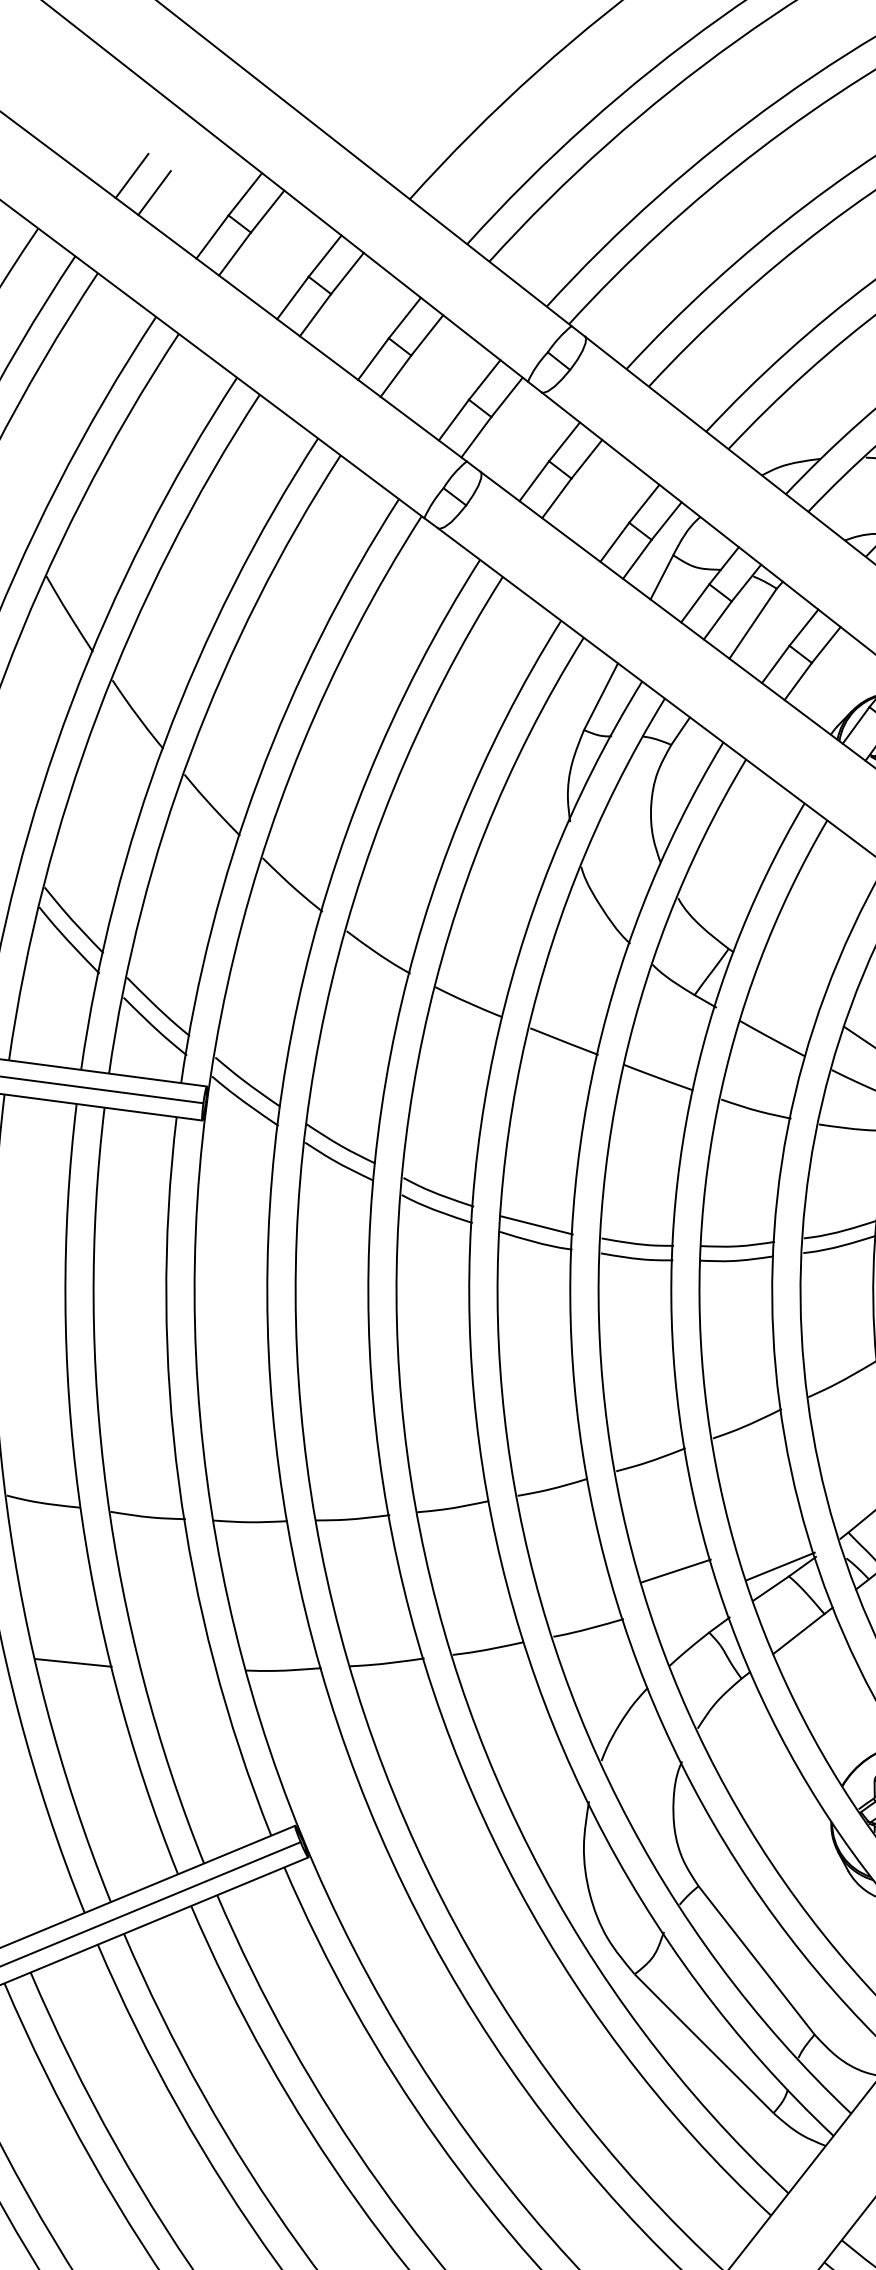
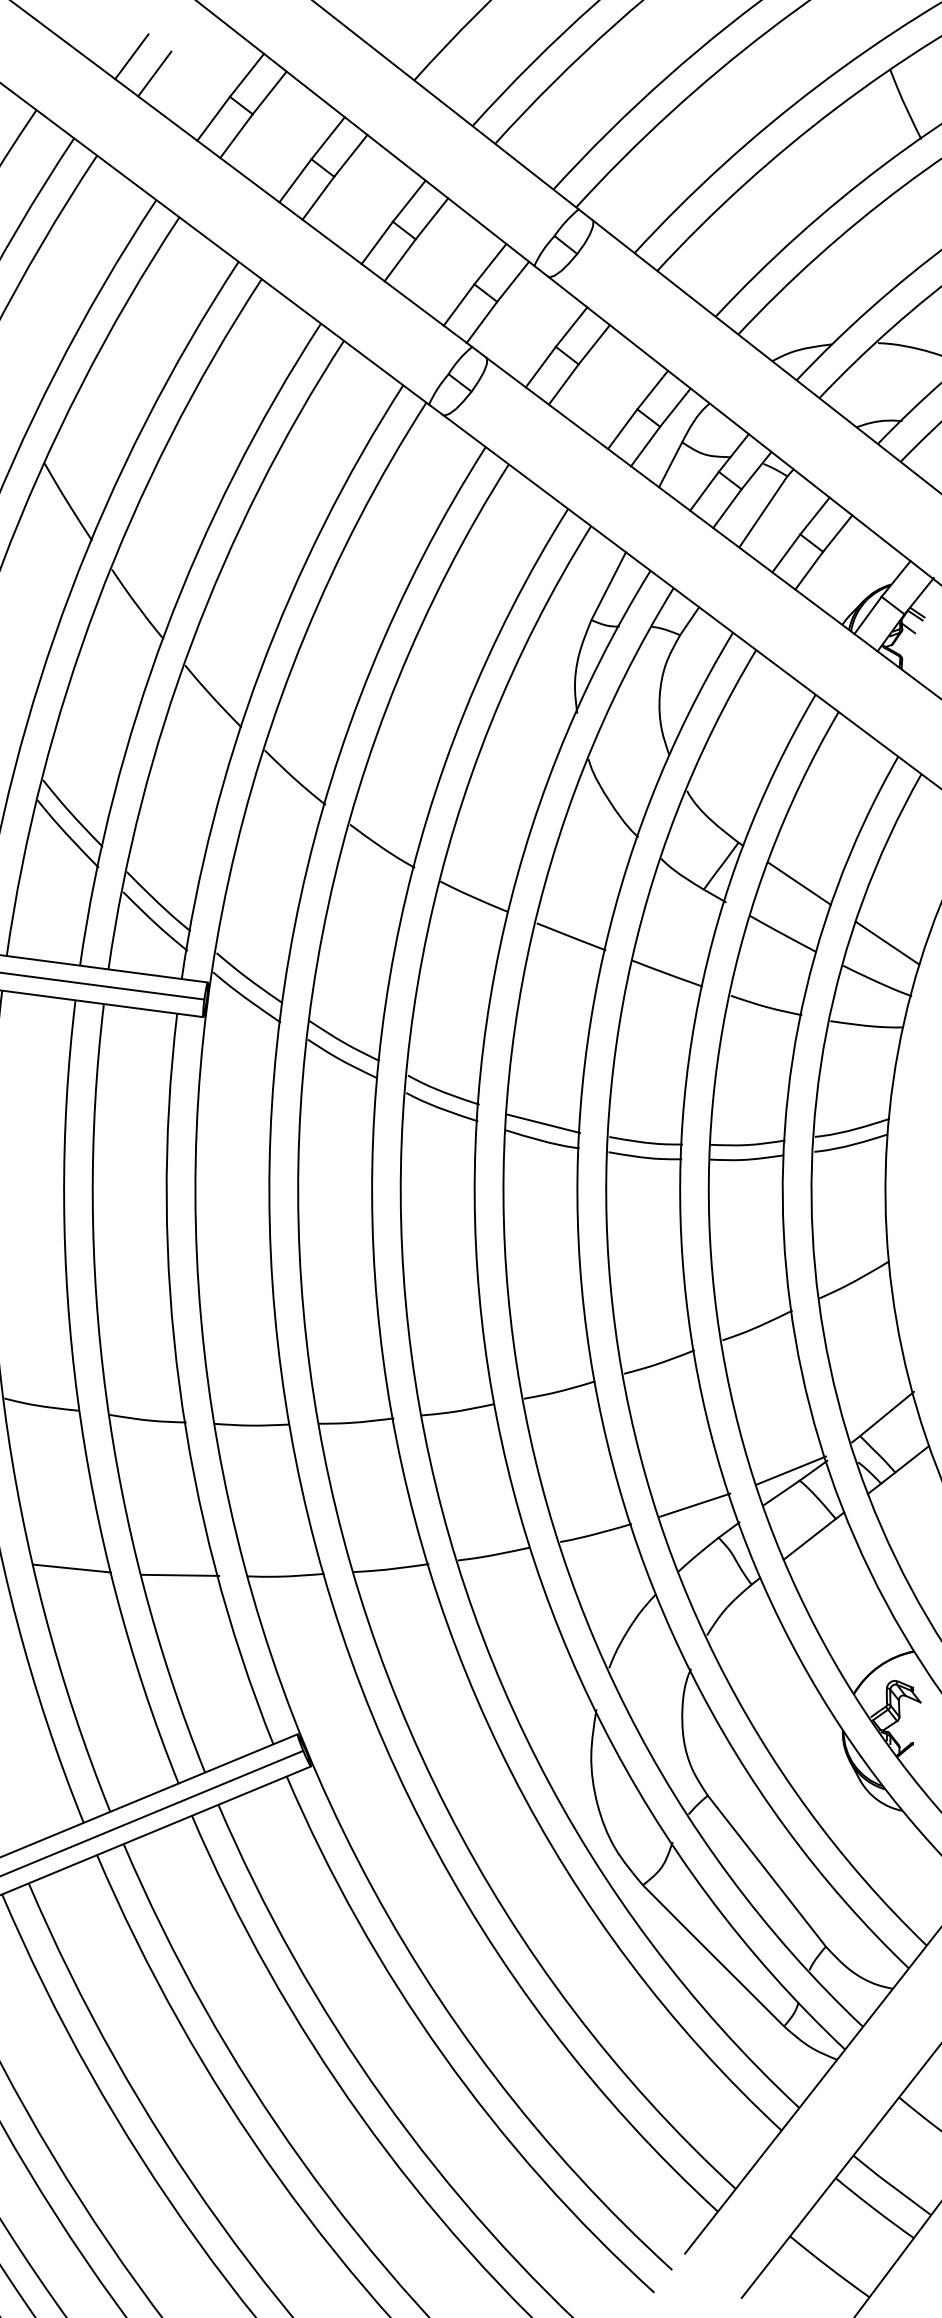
line: (787, 989) -> (798, 883), added
line: (675, 1570) -> (694, 1504), moved
line: (179, 1668) -> (180, 1574), added

